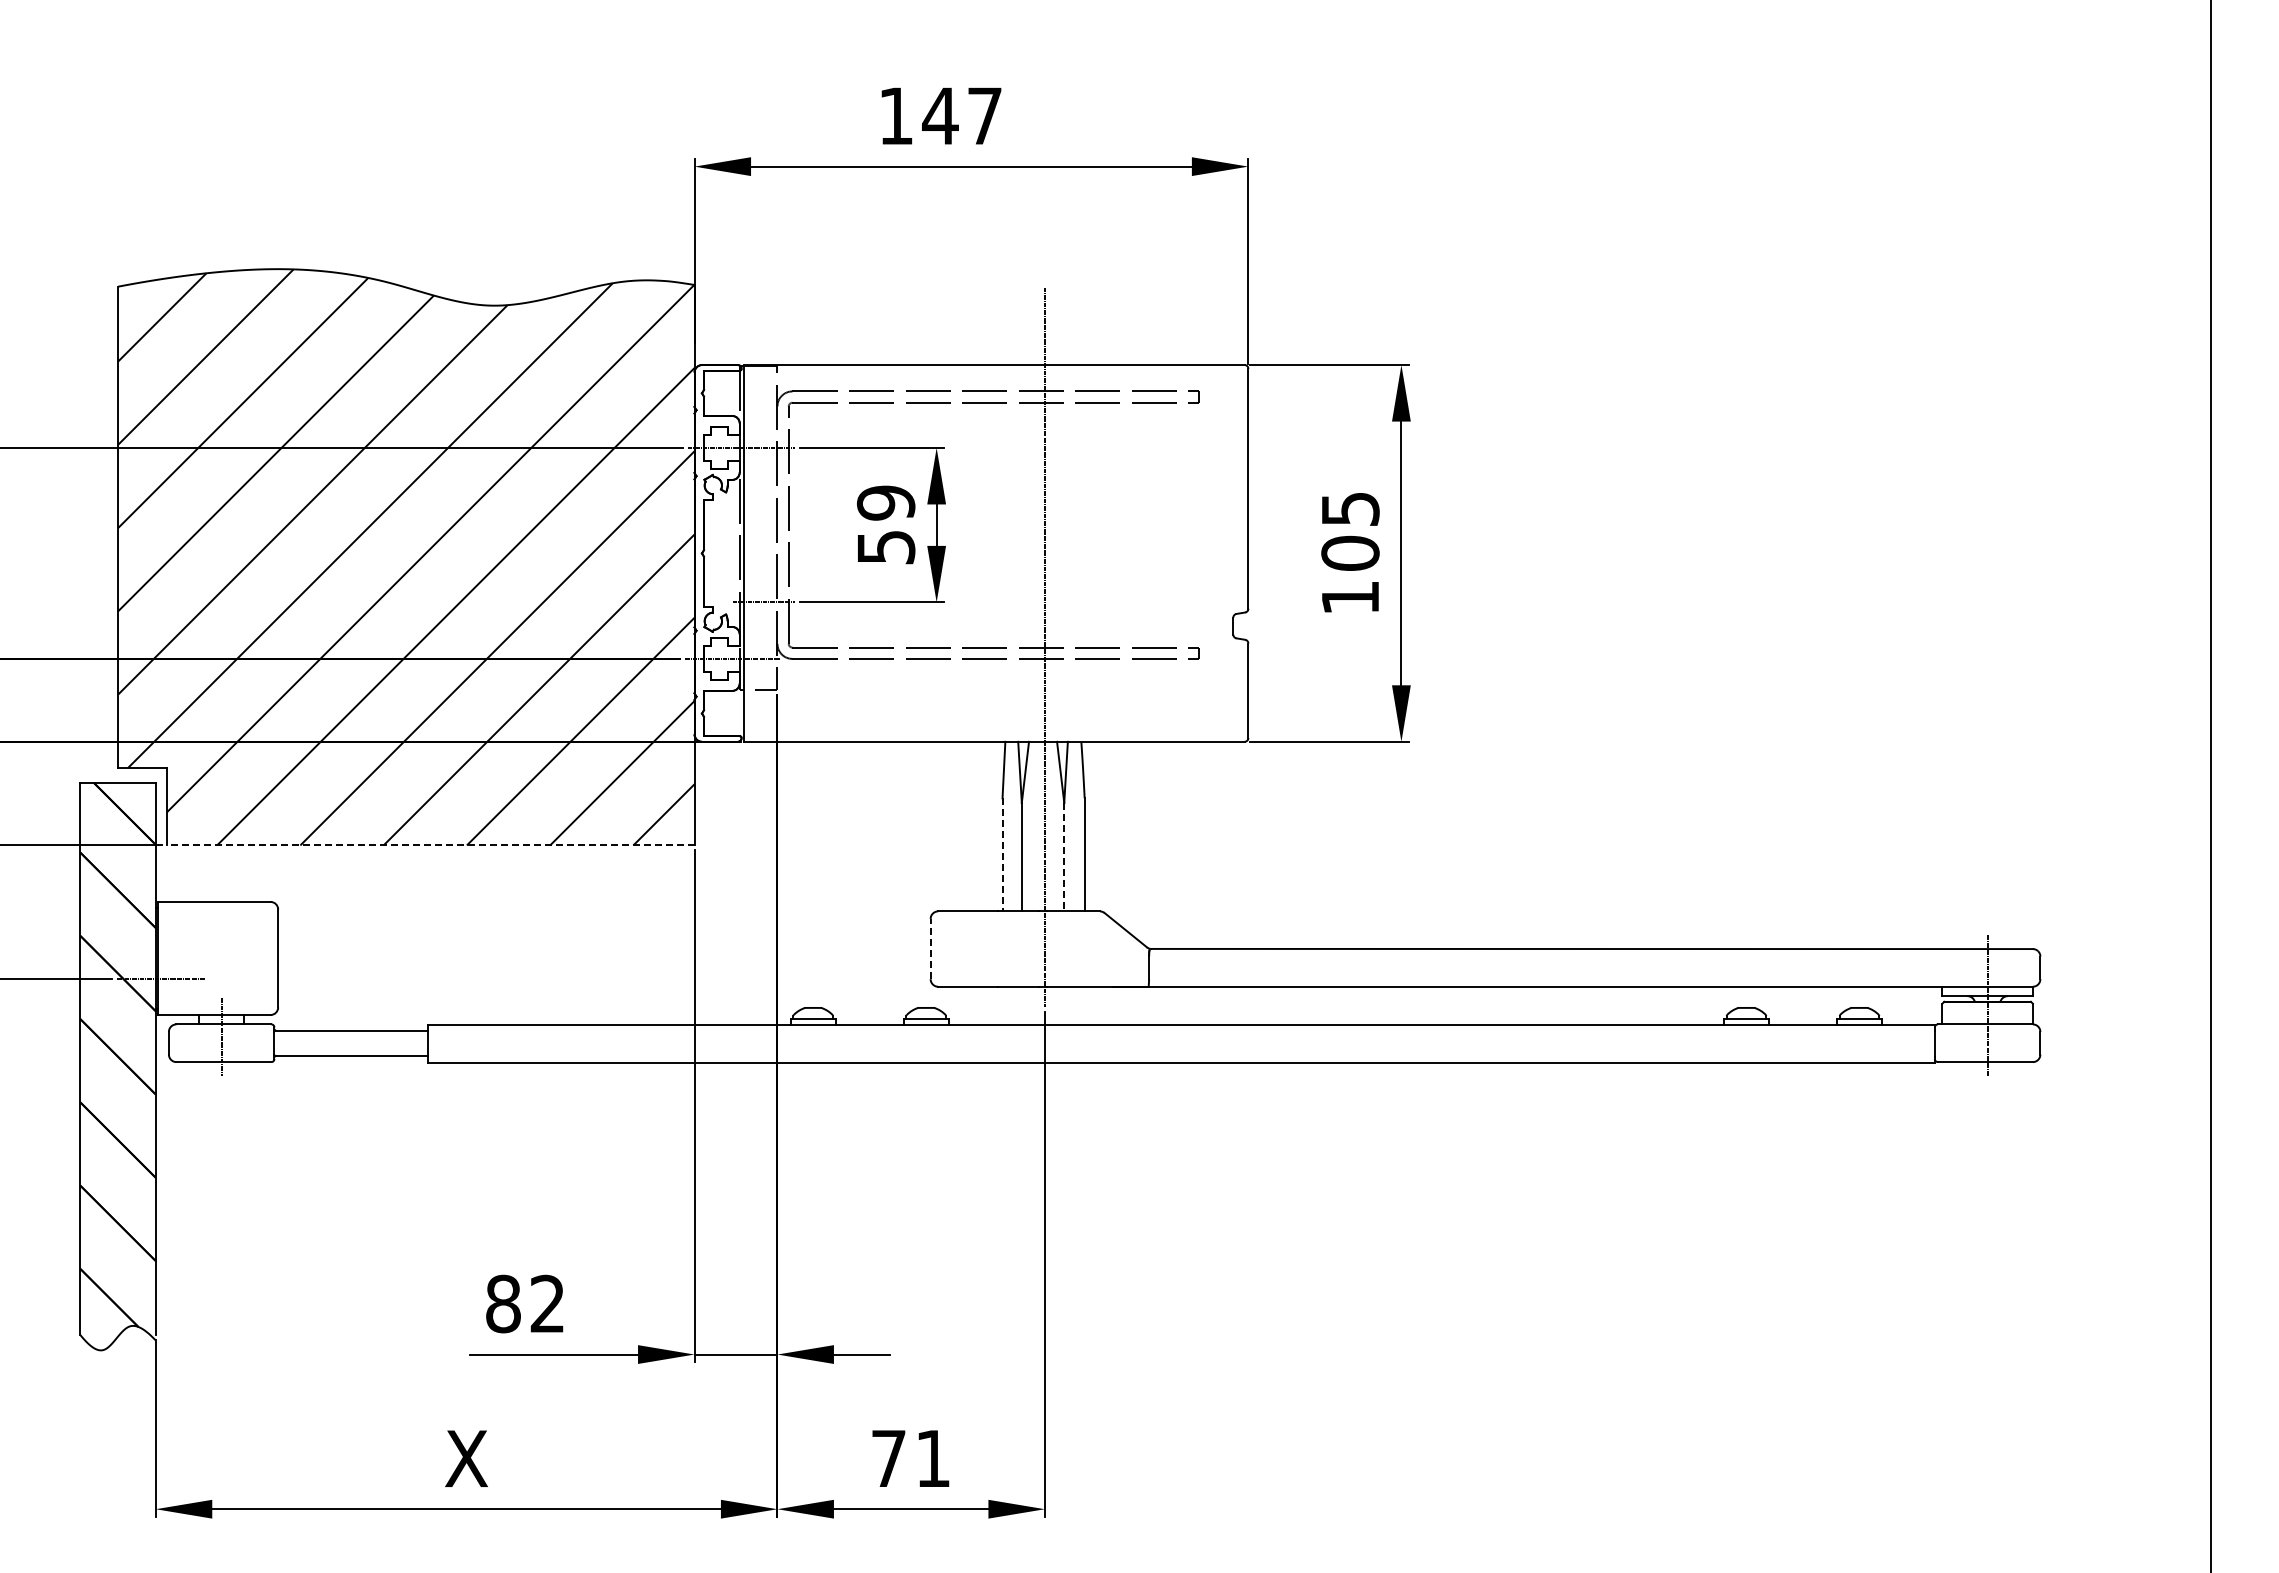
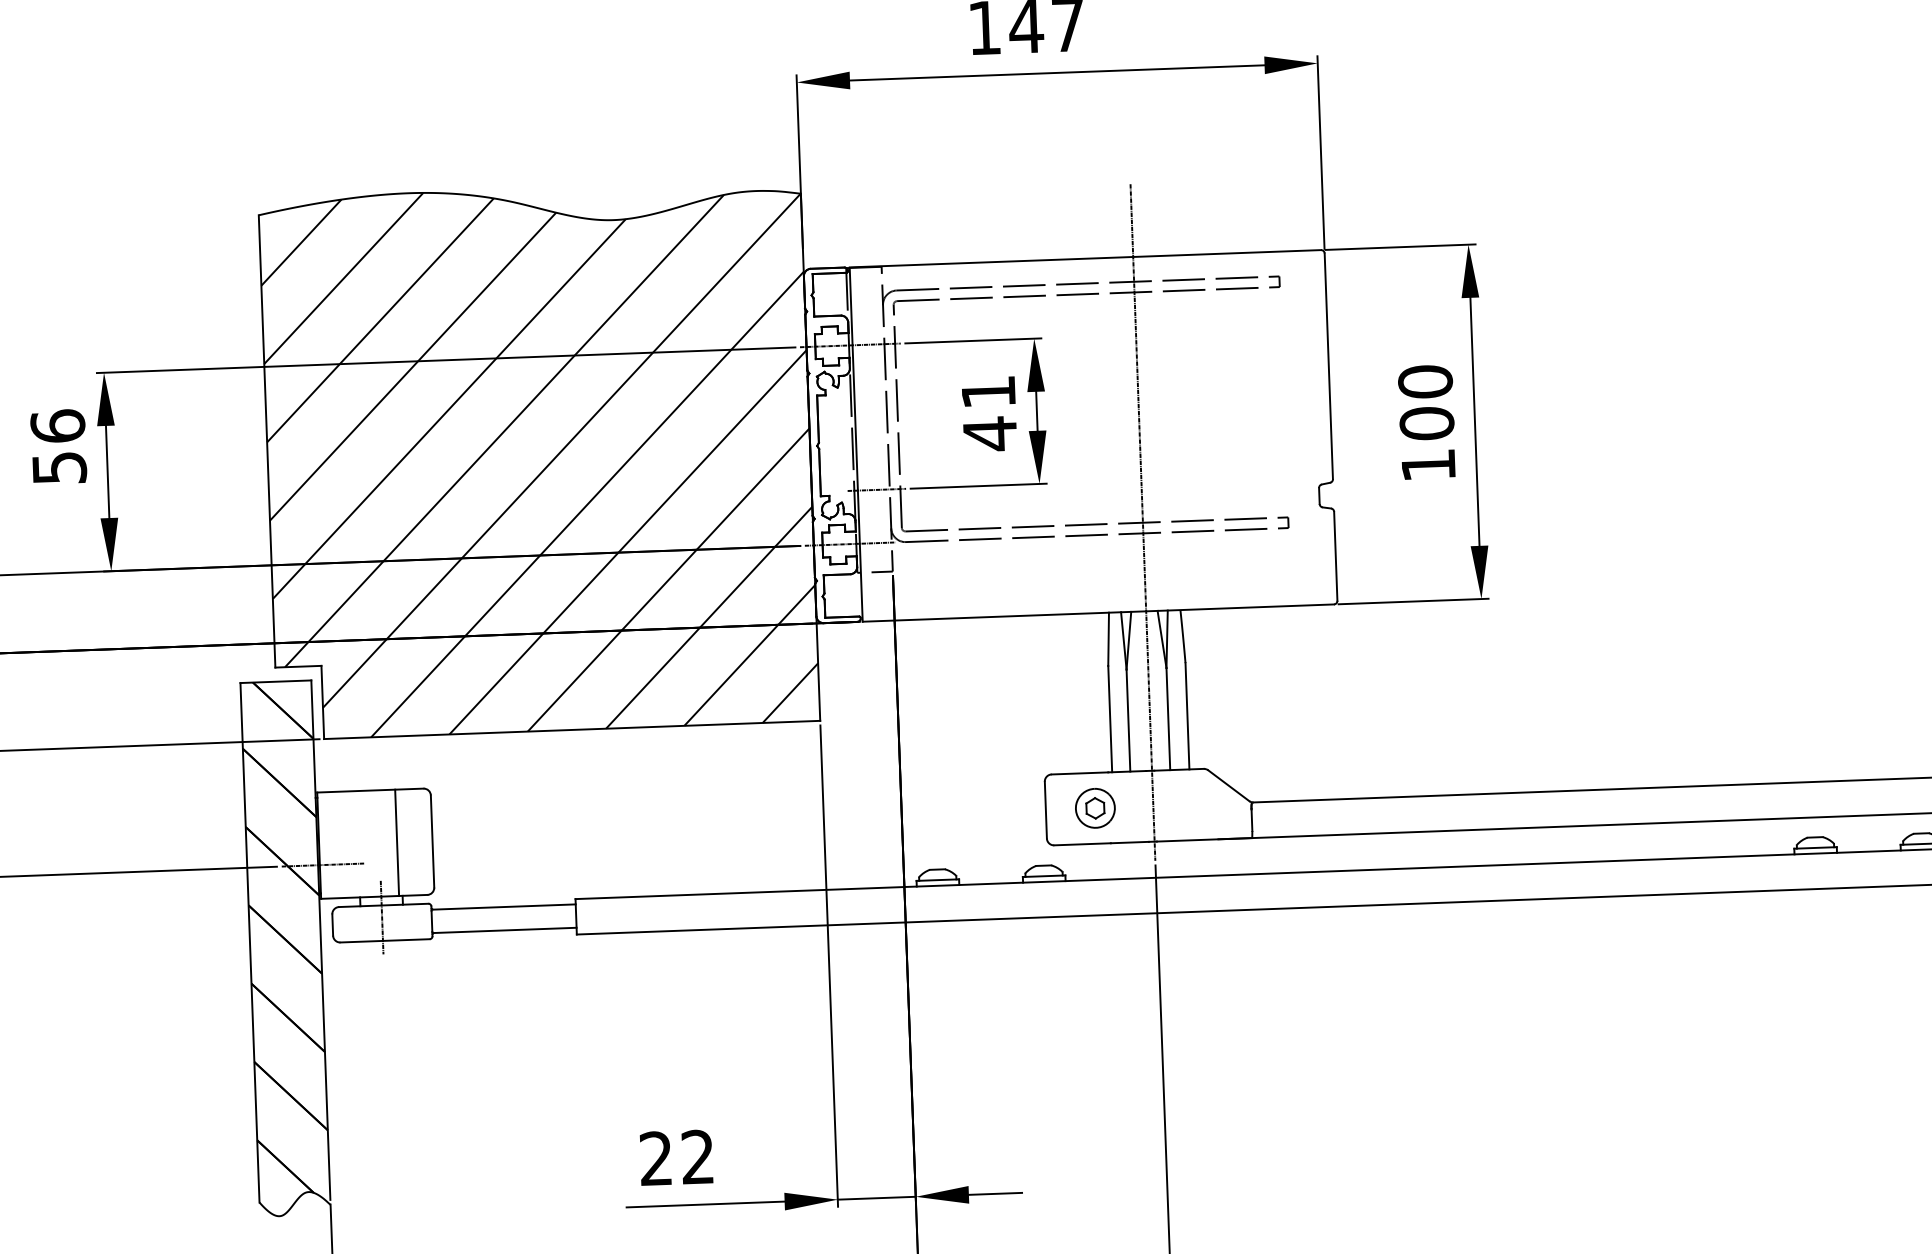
text: (1350, 508) -> (1425, 381), 105 -> 100
text: (886, 525) -> (989, 413), 59 -> 41
line: (430, 845) -> (571, 730), dashed -> solid
line: (1002, 854) -> (1110, 718), dashed -> solid
line: (1064, 857) -> (1168, 719), dashed -> solid
line: (930, 948) -> (1045, 809), dashed -> solid
part: (982, 948) -> (1094, 807), added
line: (240, 958) -> (397, 842), added
text: (503, 1303) -> (656, 1158), 82 -> 22

